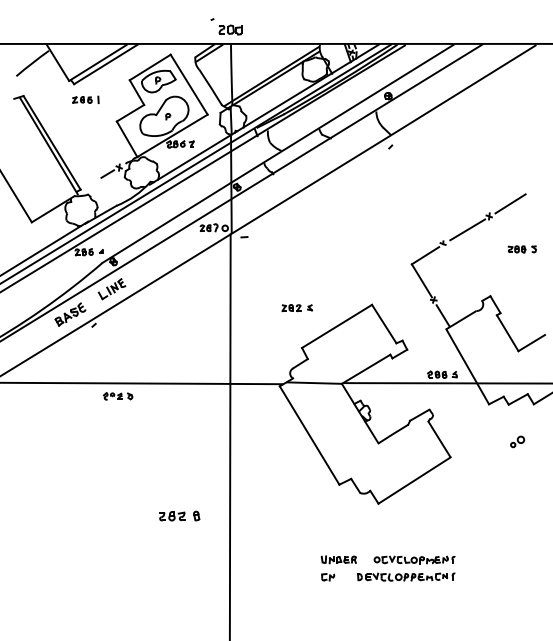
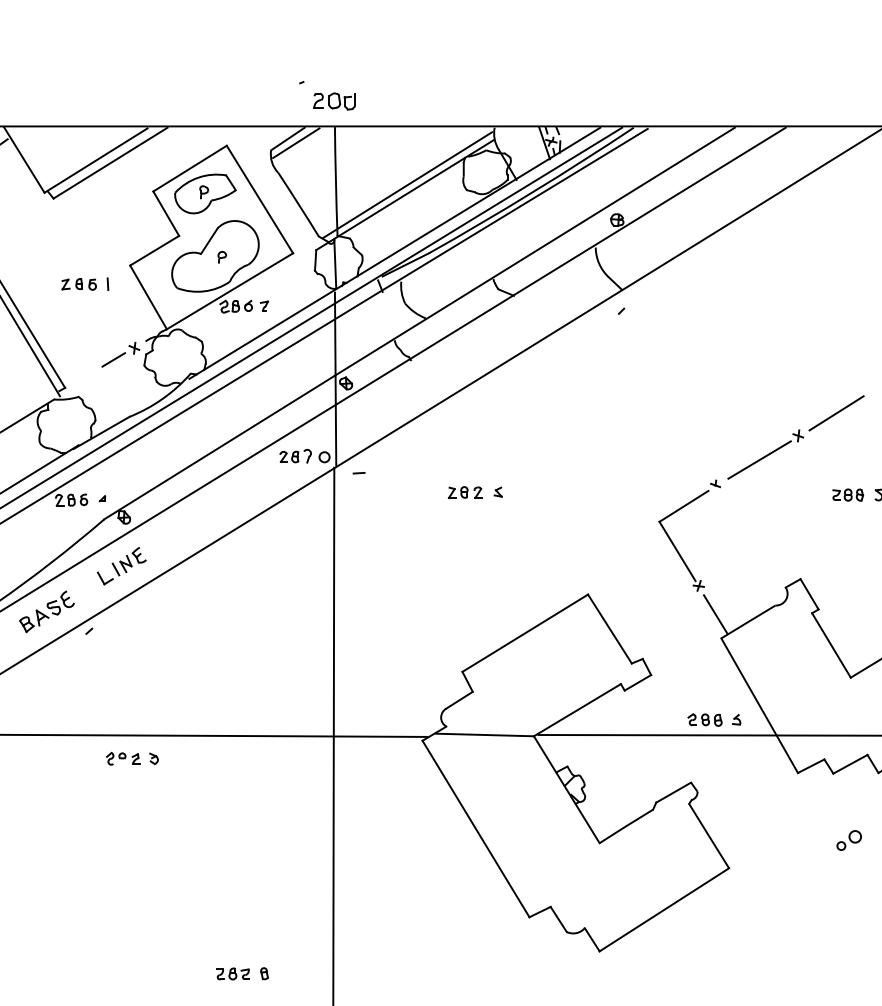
part: (85, 99) -> (84, 283), moved
part: (296, 308) -> (474, 493), moved
part: (179, 516) -> (242, 974), size x0.71

